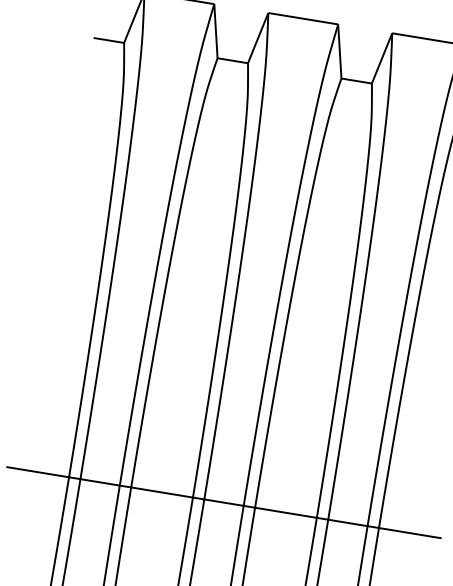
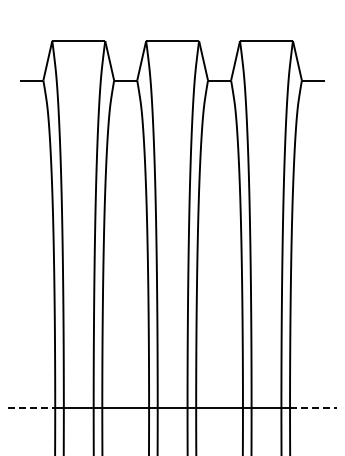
line: (39, 472) -> (32, 407), solid -> dashed
line: (409, 532) -> (313, 407), solid -> dashed

